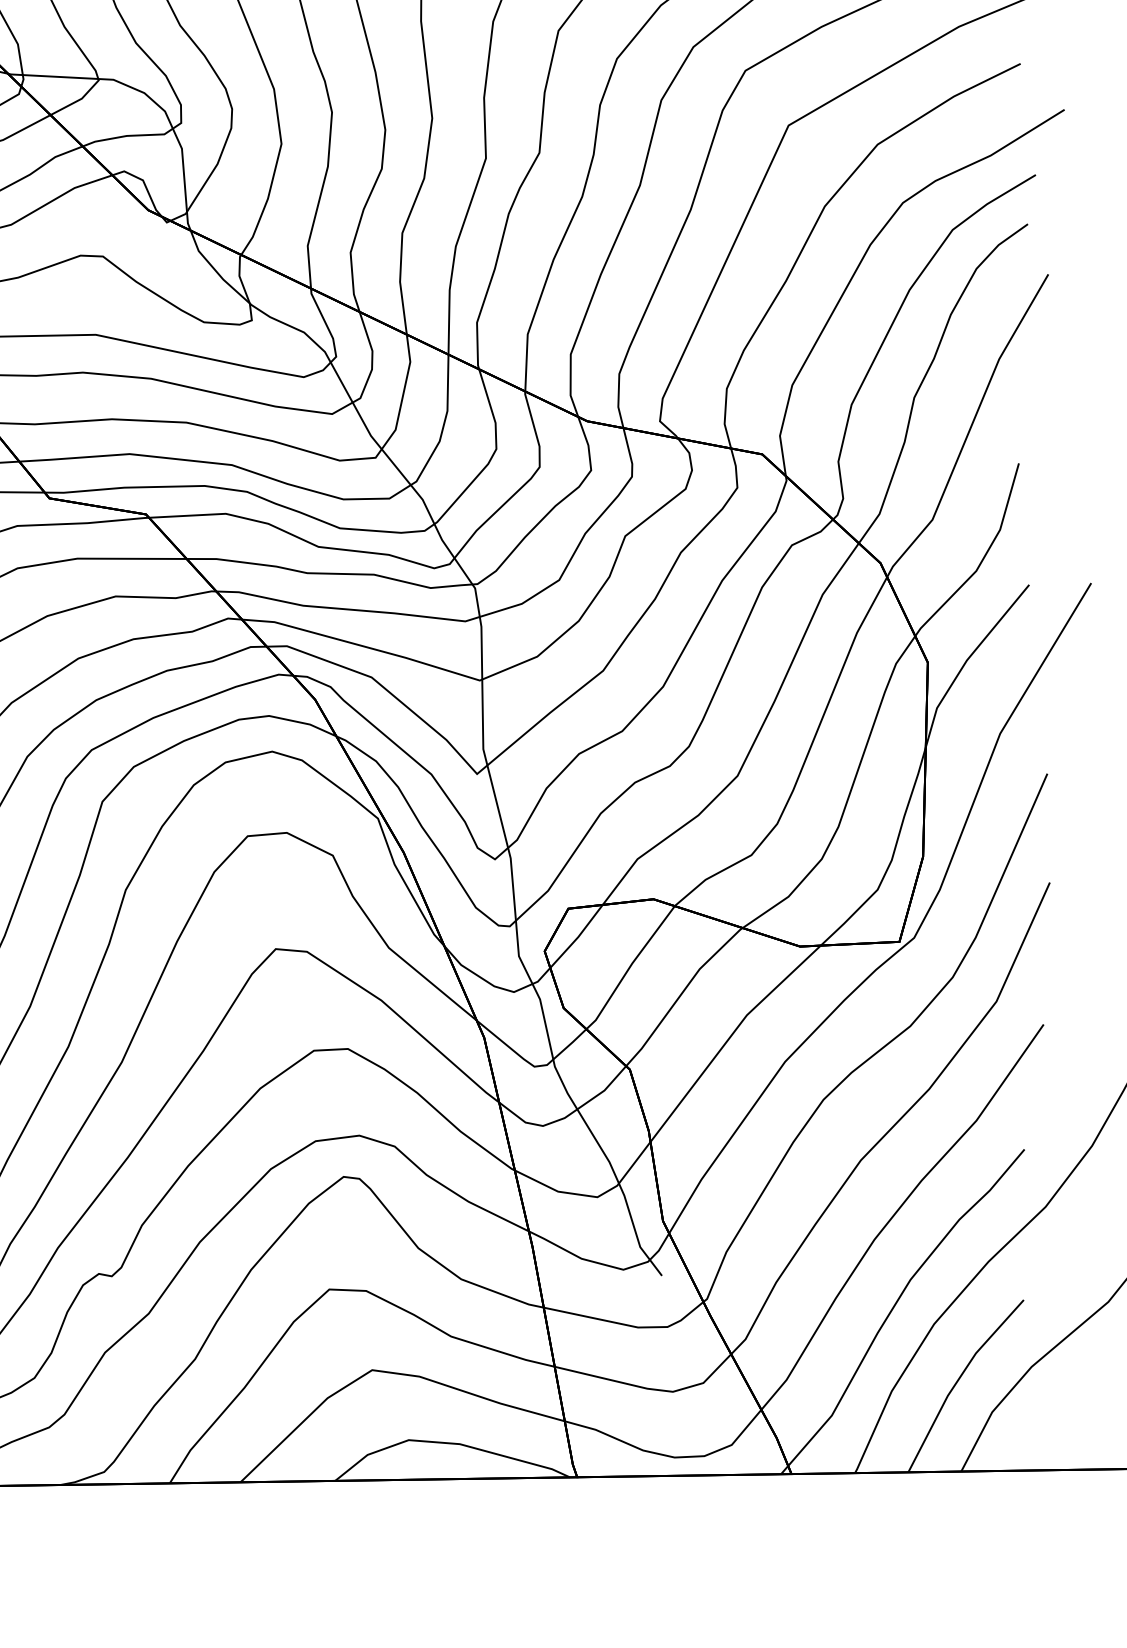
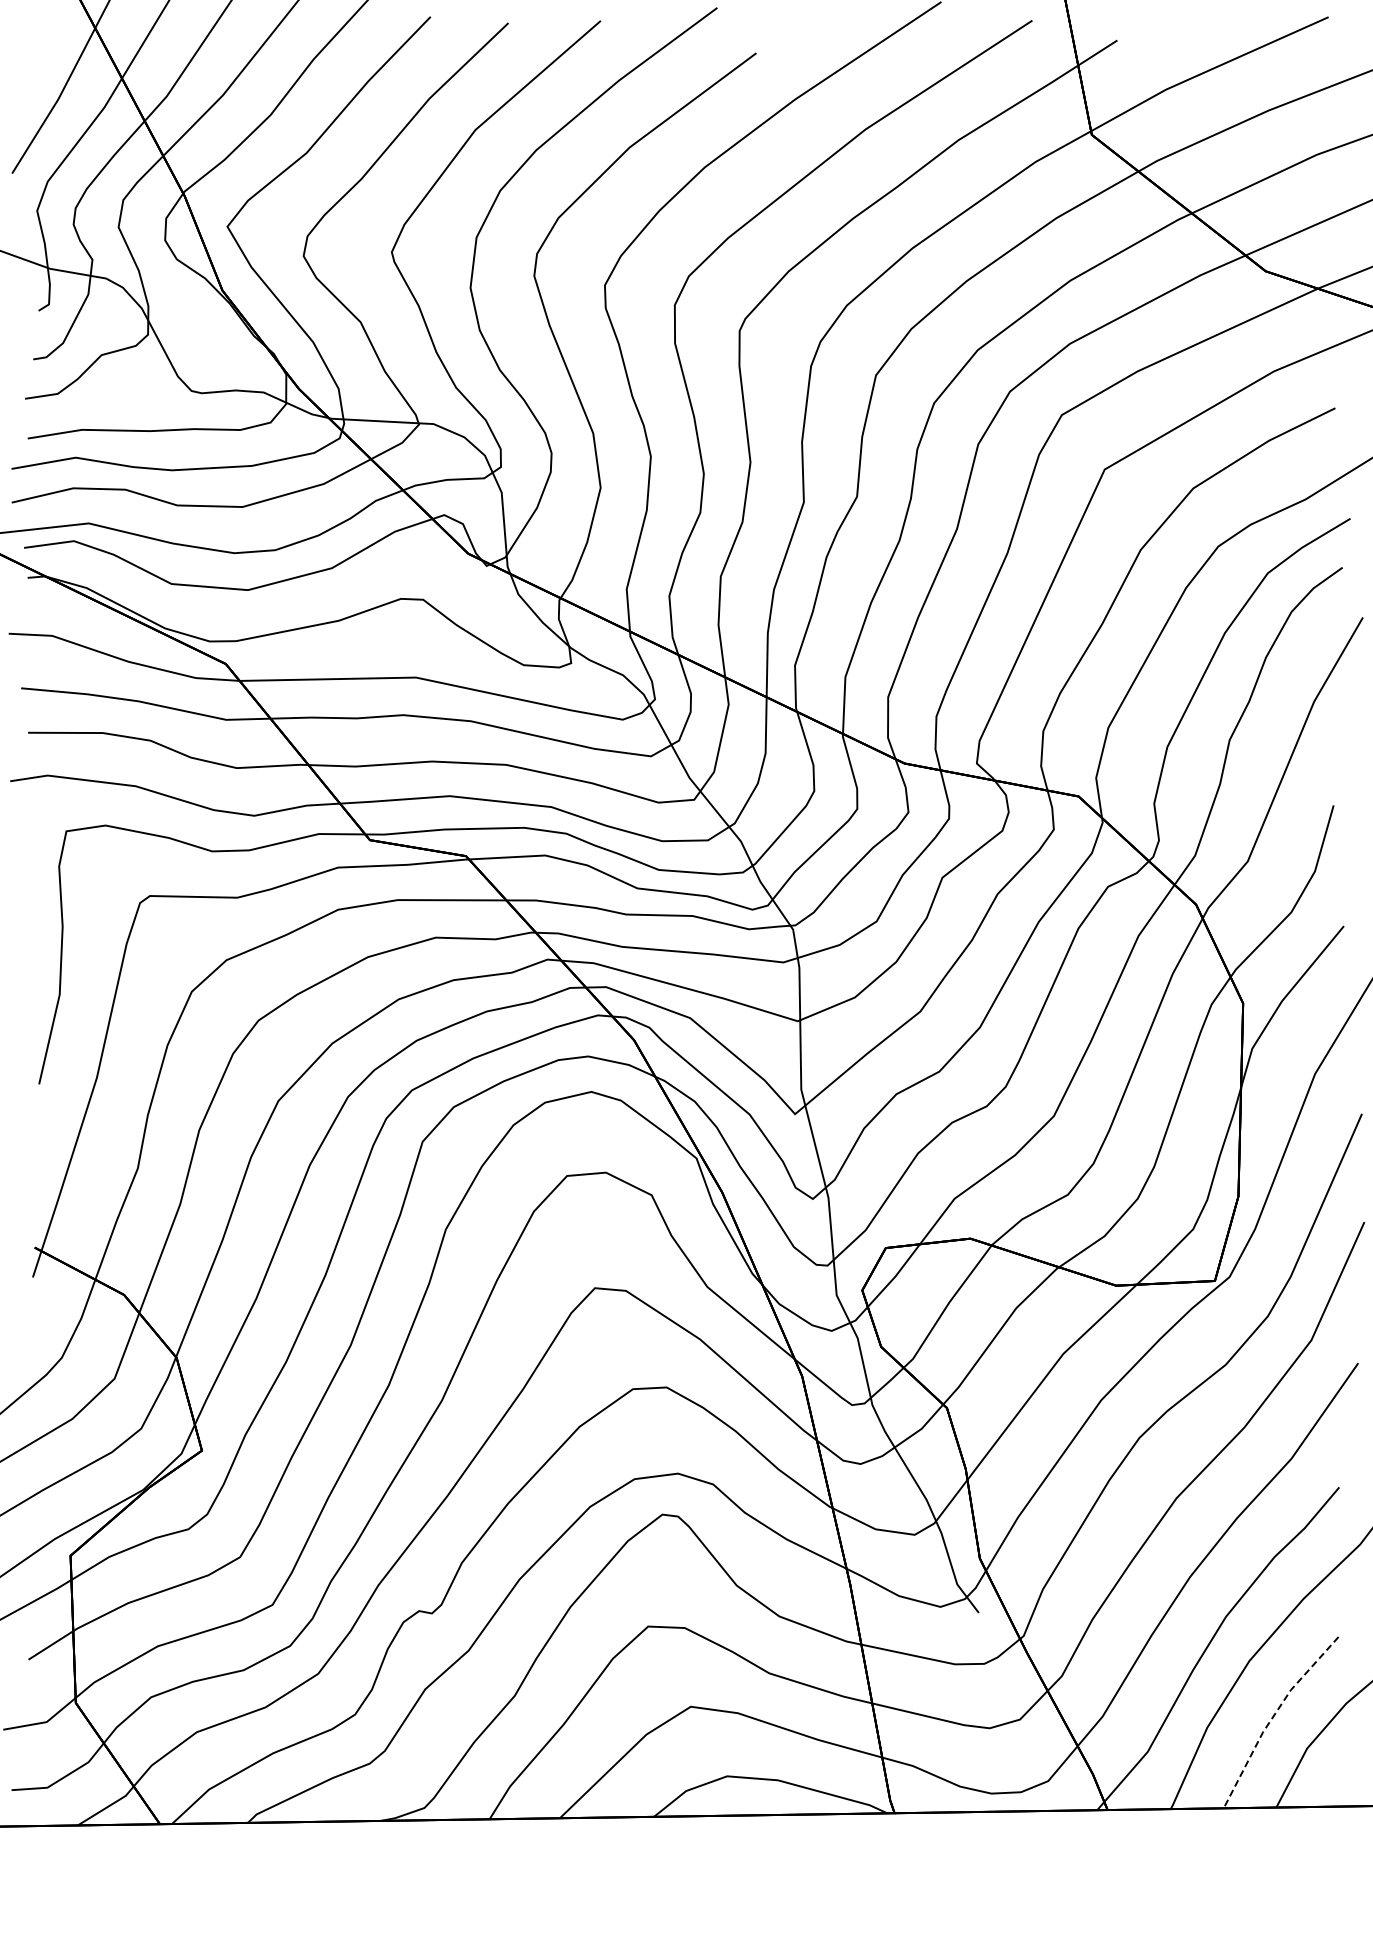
line: (957, 1380) -> (1272, 1717), solid -> dashed

